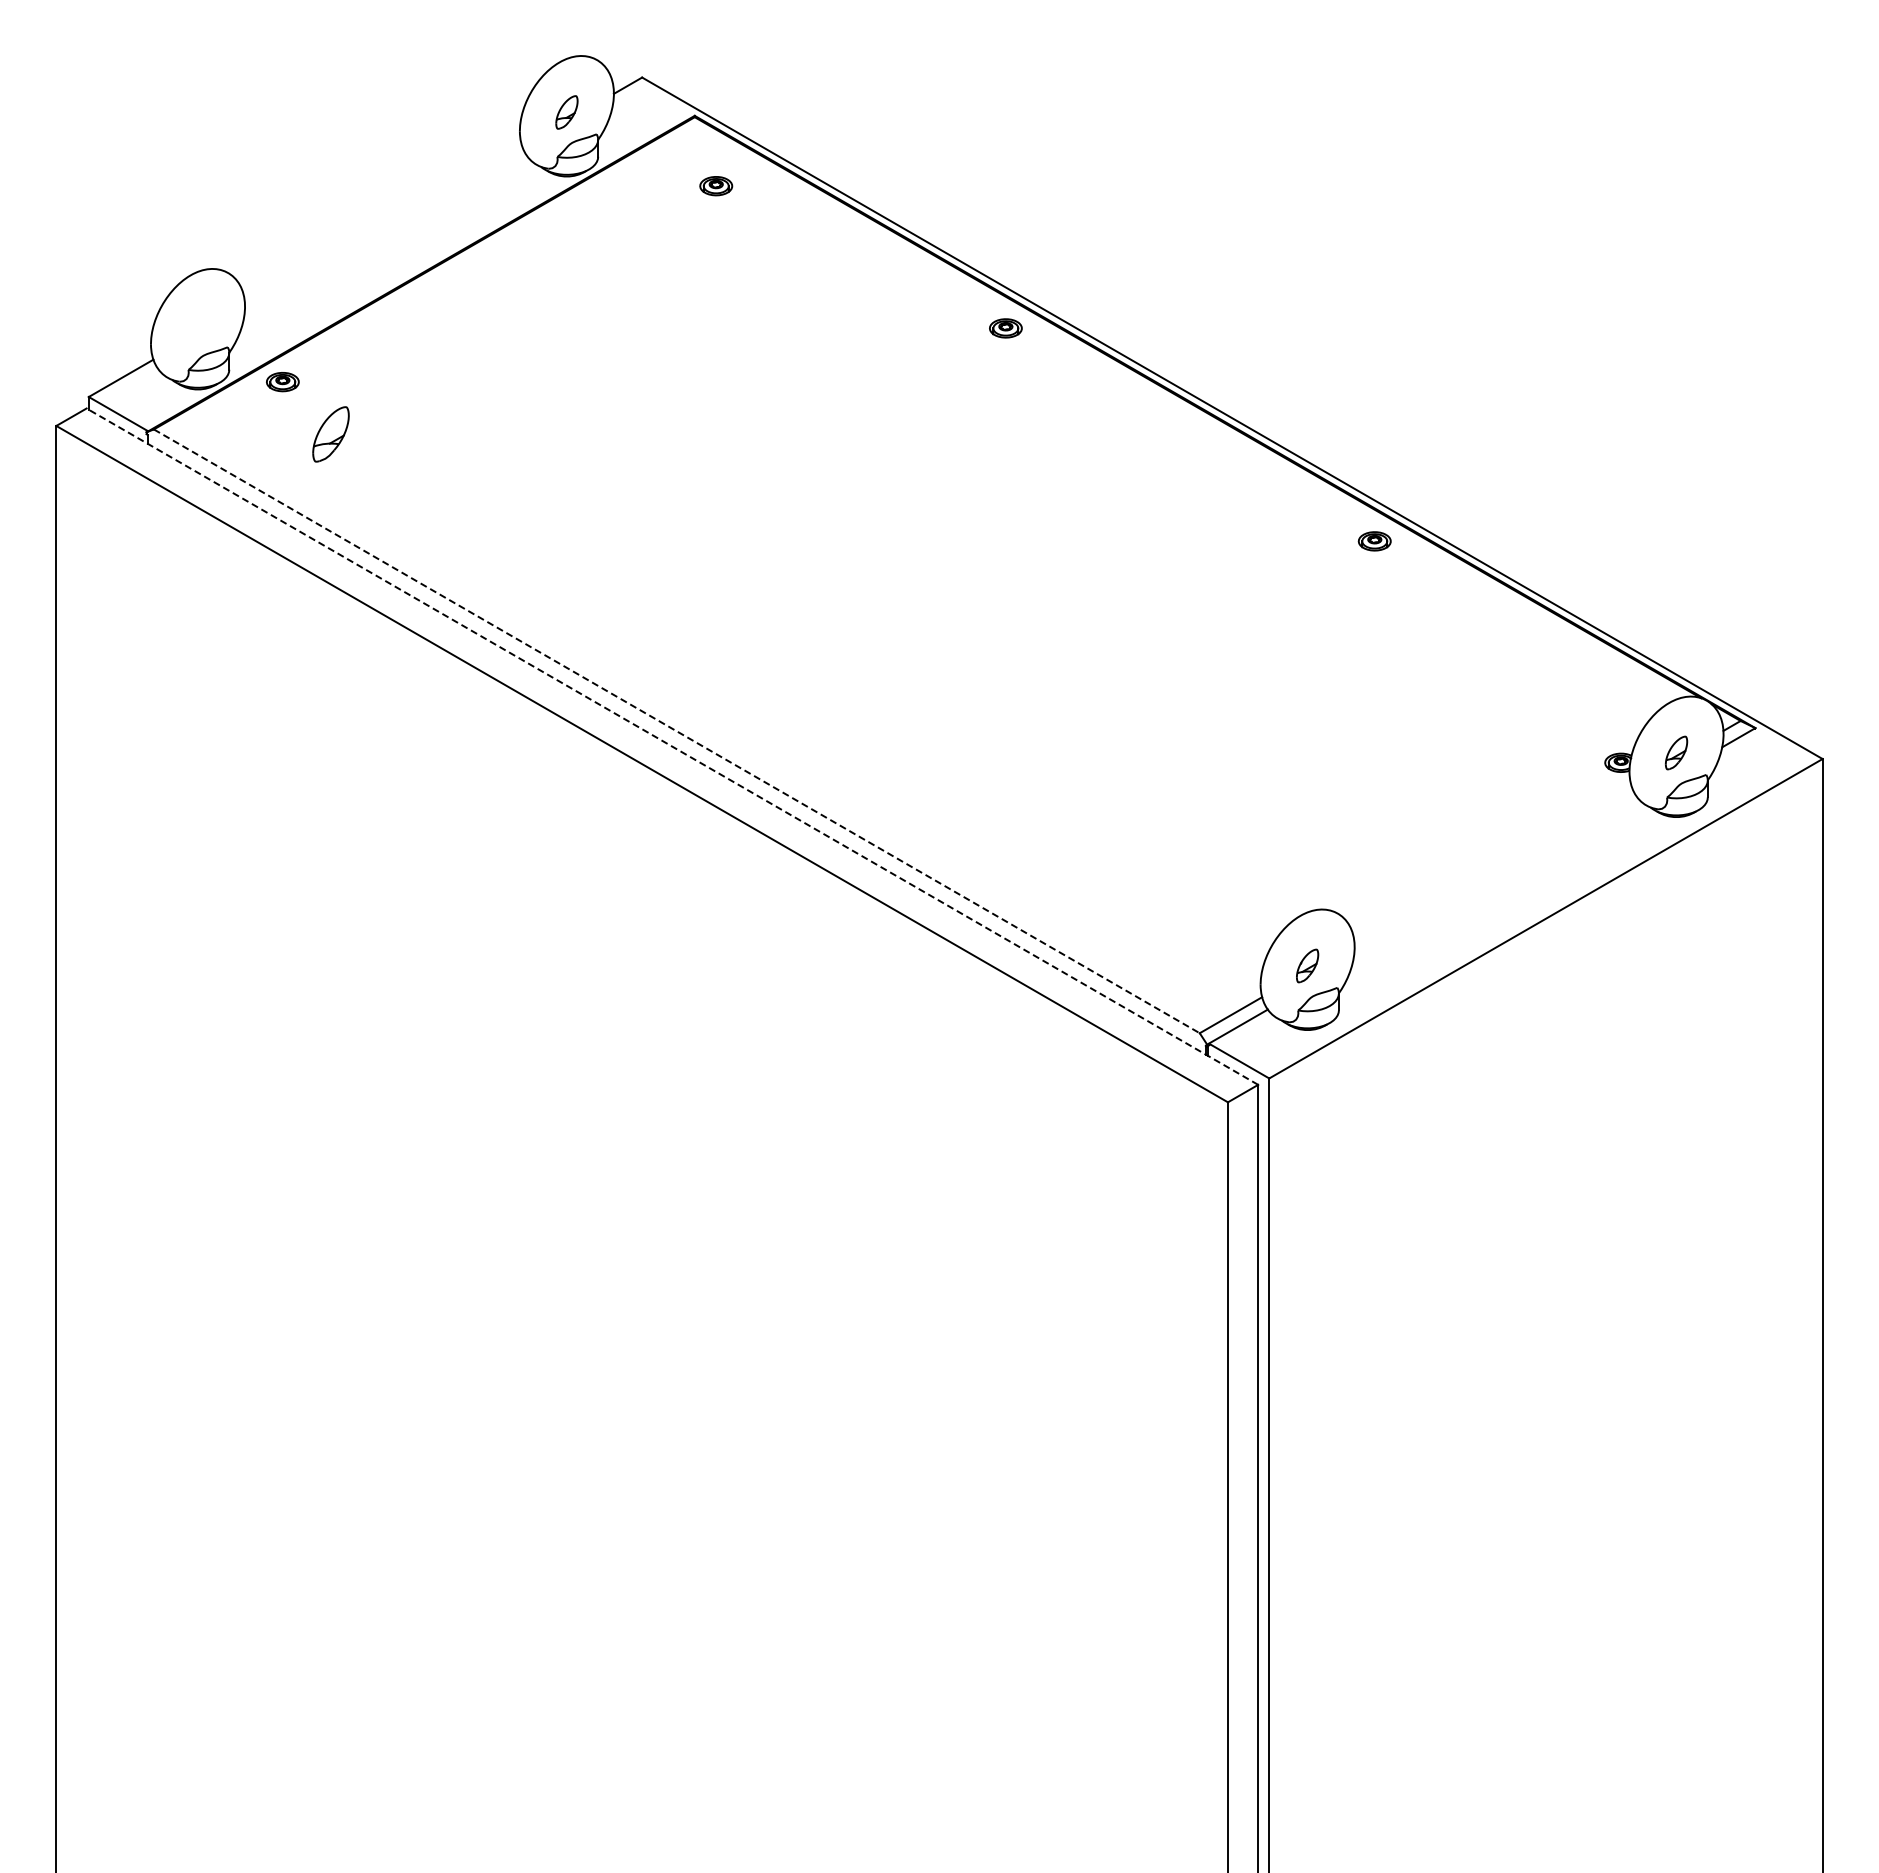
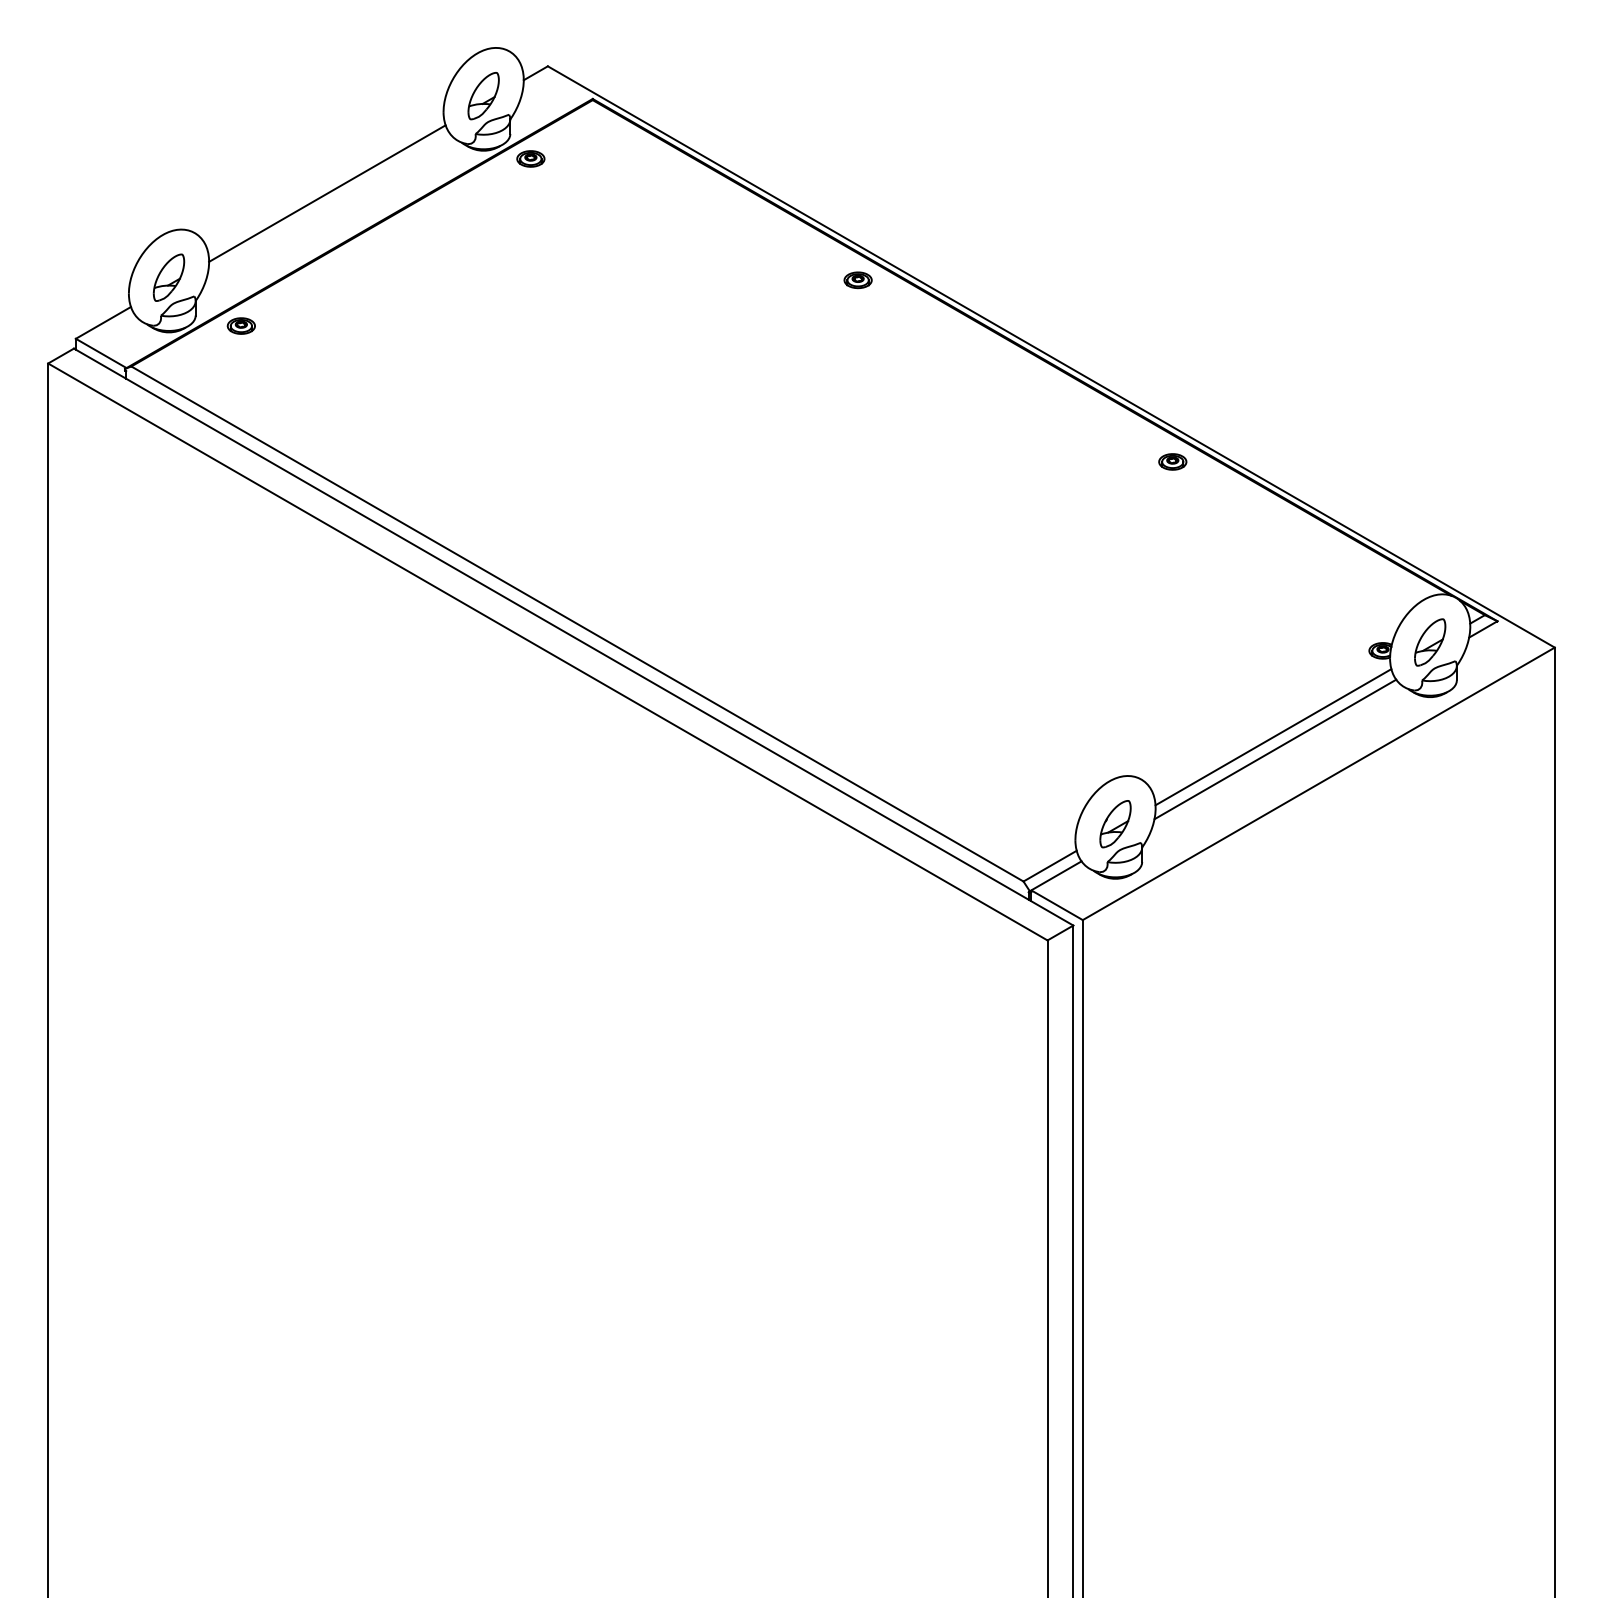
part: (566, 112) -> (483, 96), size x1.67
part: (716, 186) -> (531, 159), moved
line: (383, 226) -> (327, 193), added
part: (330, 434) -> (168, 277), moved
line: (676, 731) -> (577, 624), dashed -> solid
line: (671, 746) -> (572, 636), dashed -> solid
part: (1676, 752) -> (1430, 642), size x1.67
line: (1492, 863) -> (1273, 736), added
line: (1494, 878) -> (1274, 749), added
part: (1307, 965) -> (1115, 823), size x1.67

